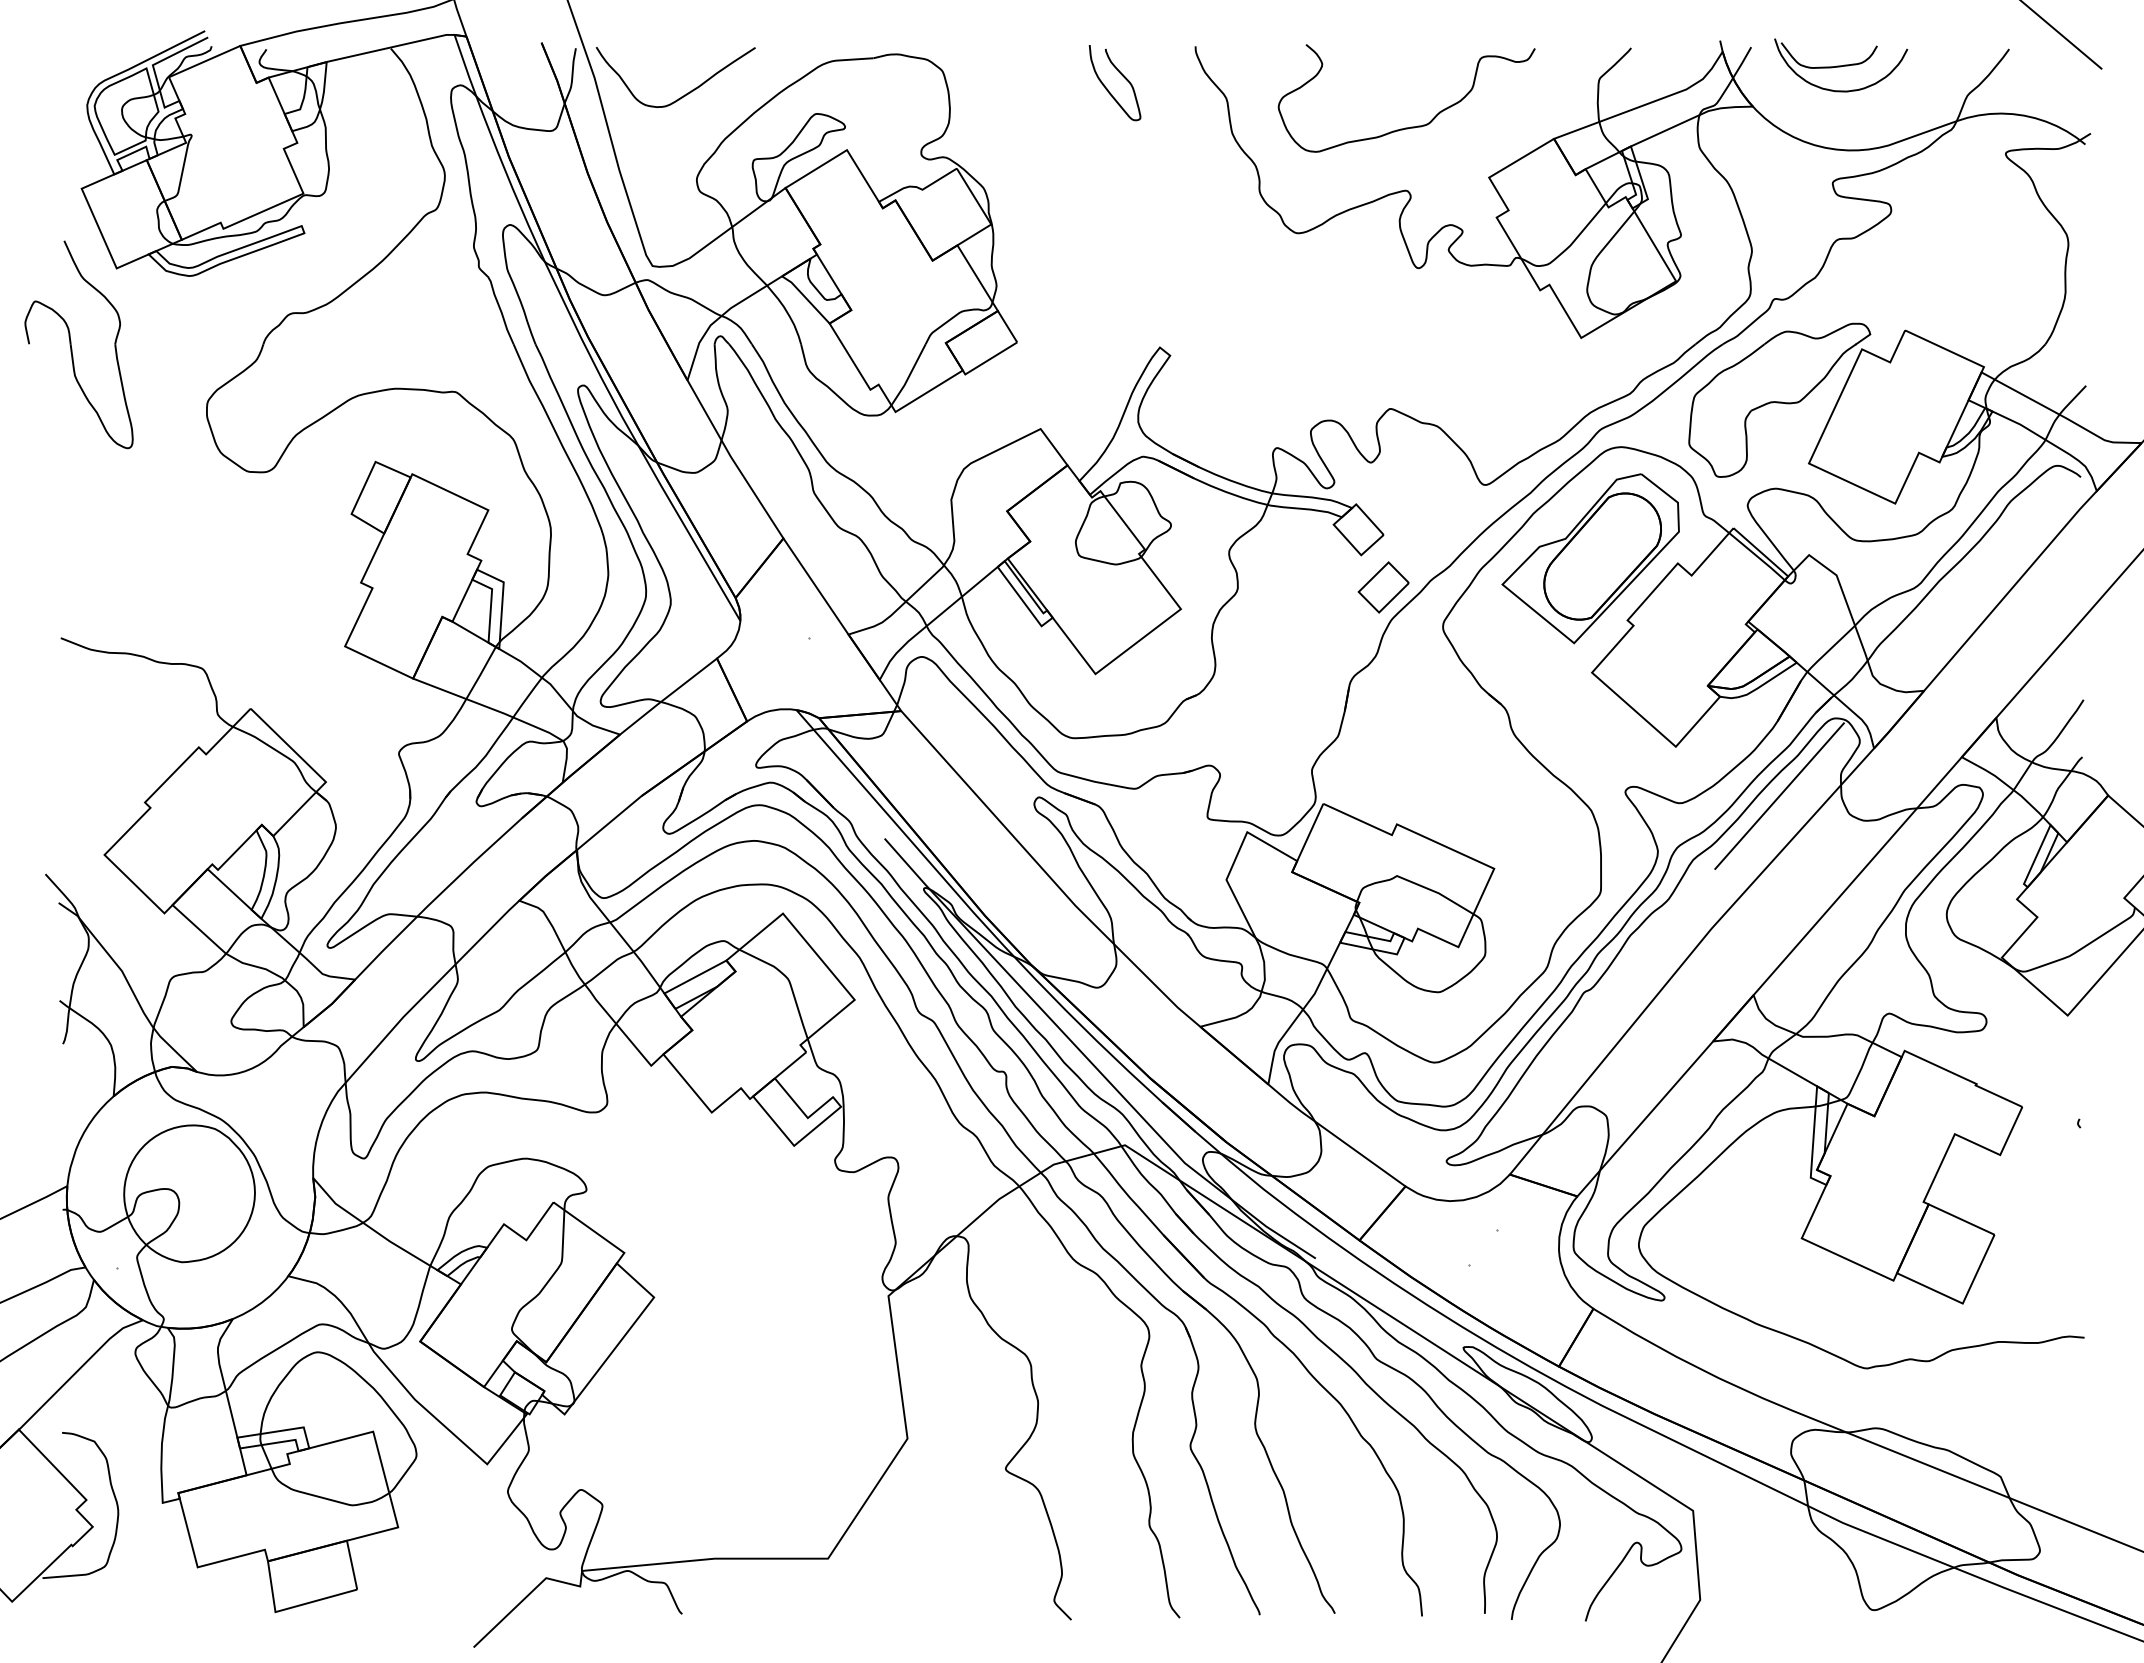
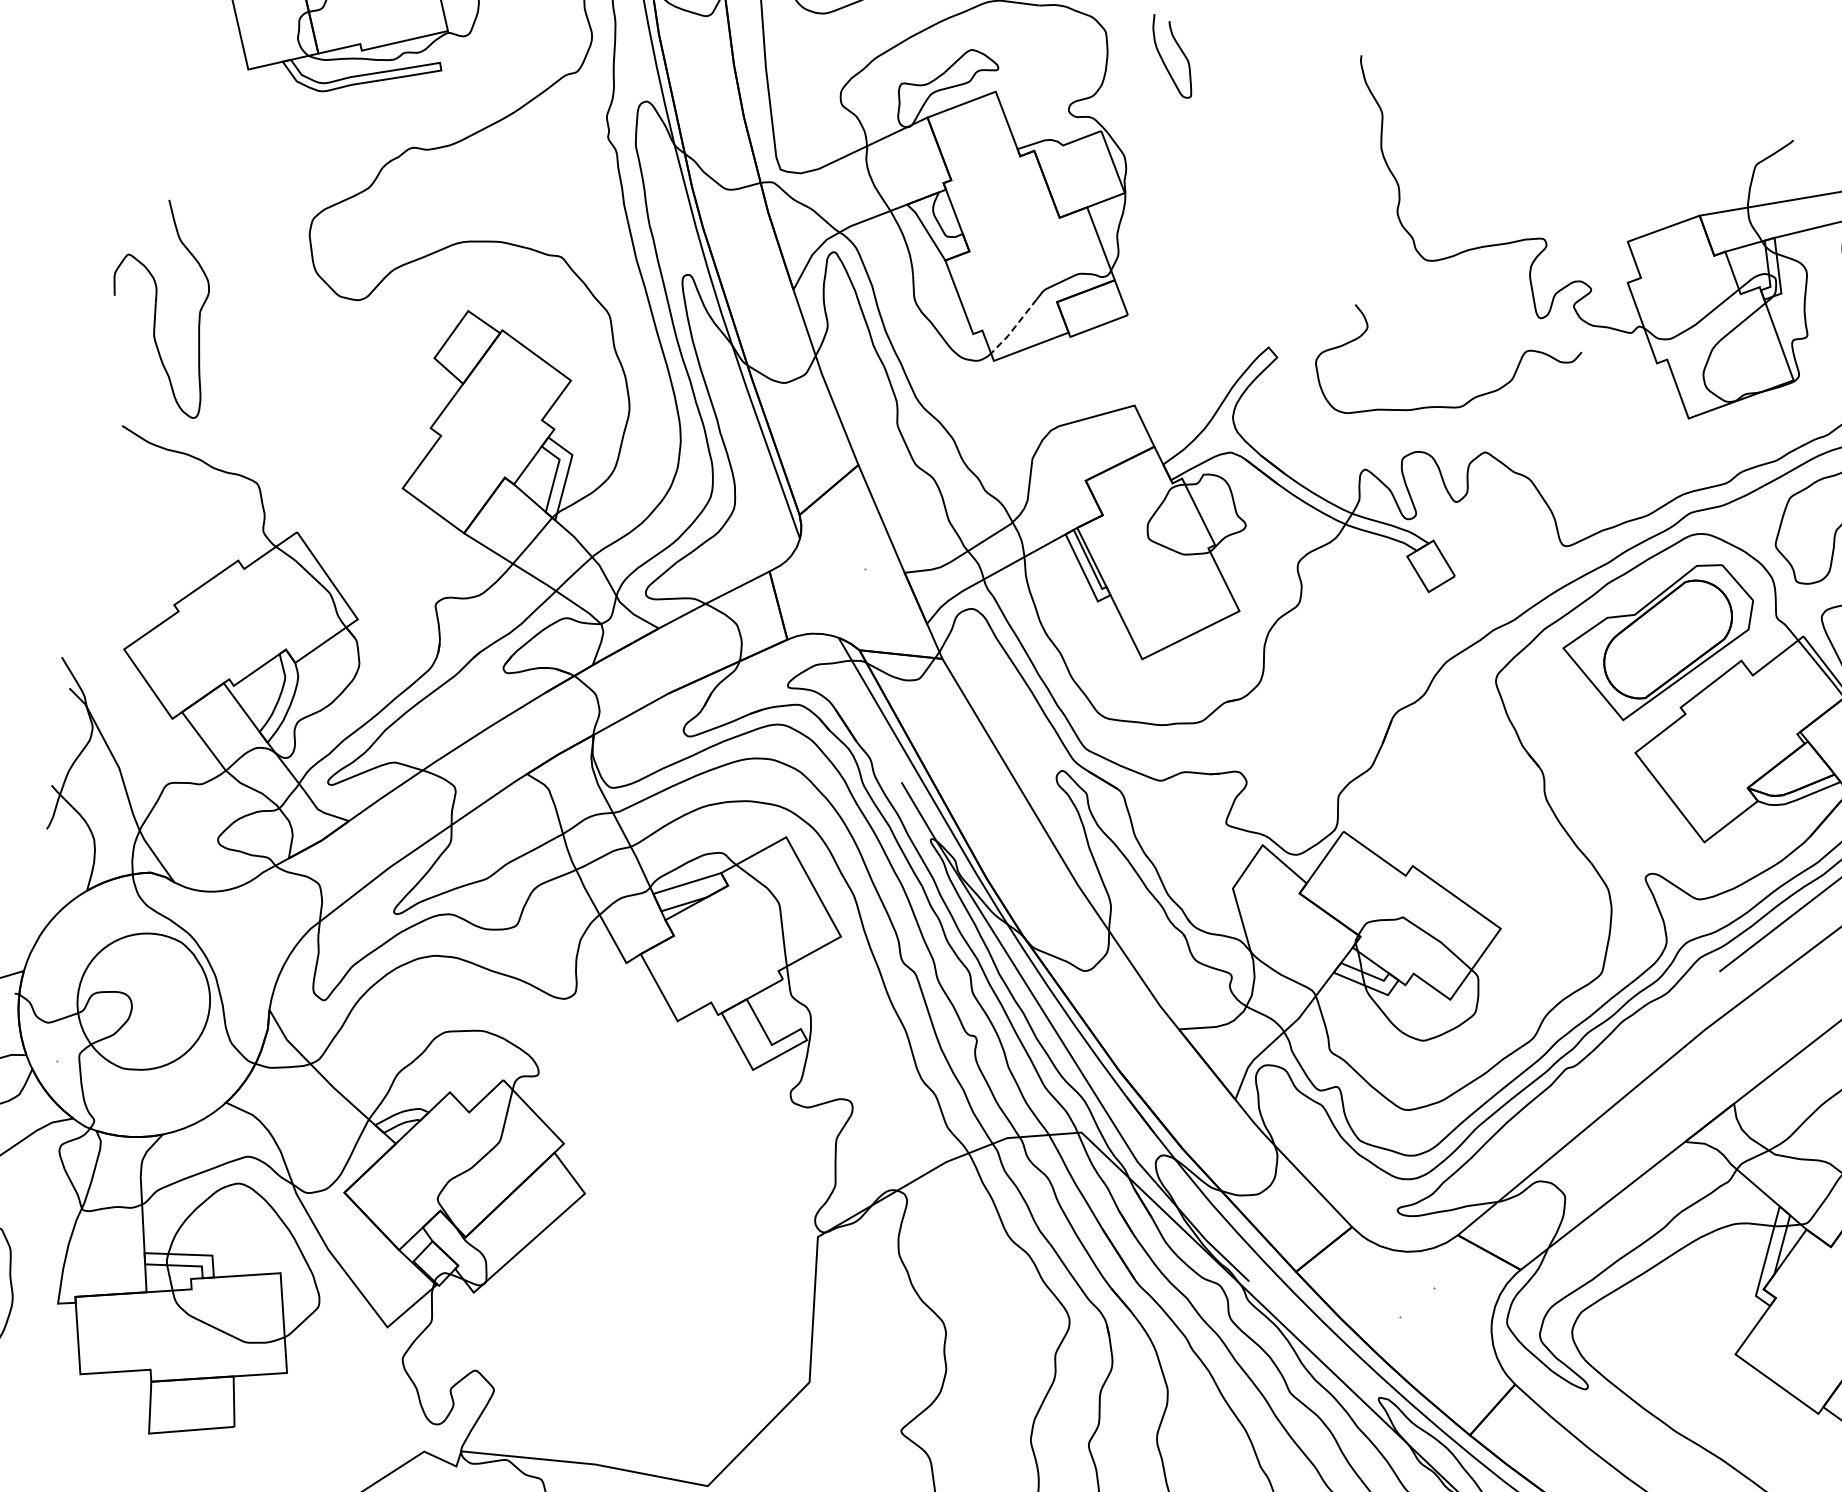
curve: (1108, 89) -> (1164, 61), moved
curve: (1411, 126) -> (1444, 405), moved
part: (71, 344) -> (156, 304), moved
line: (909, 376) -> (1014, 328), solid -> dashed
part: (1383, 587) -> (1444, 628), removed

